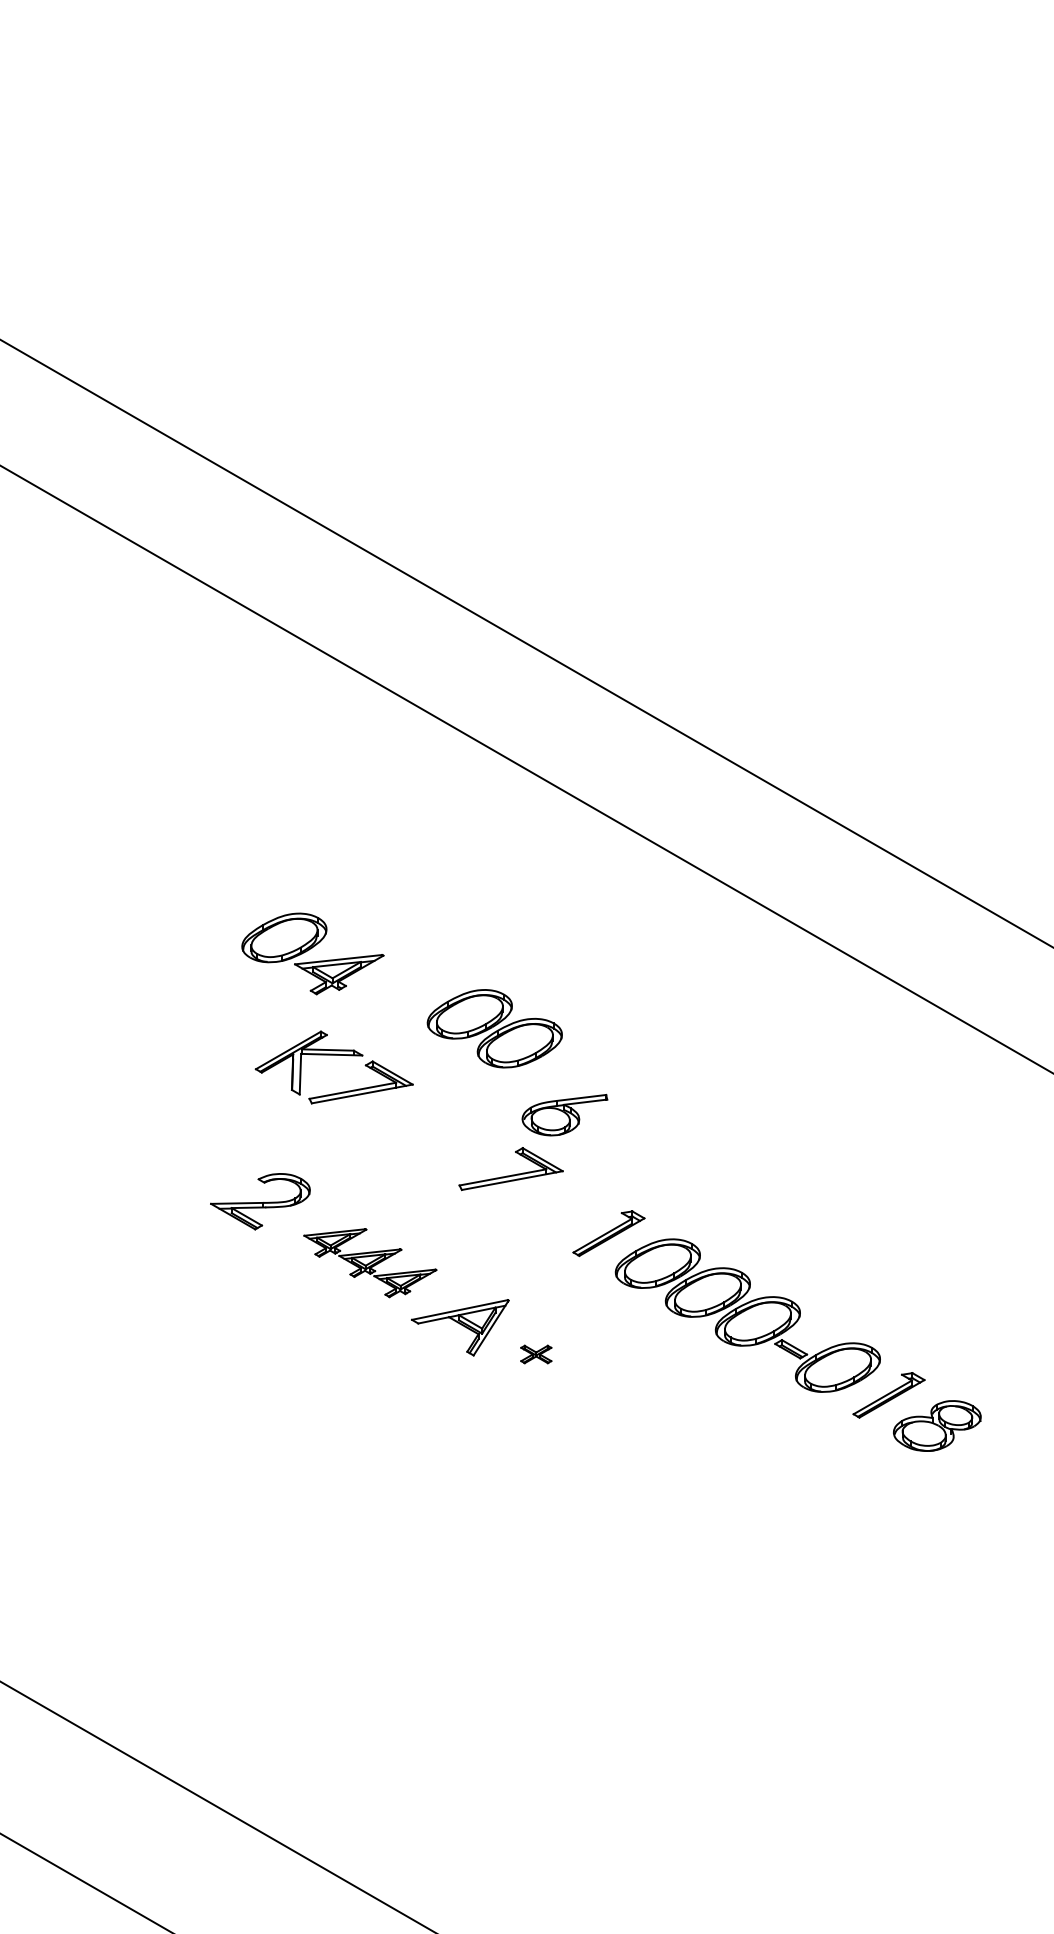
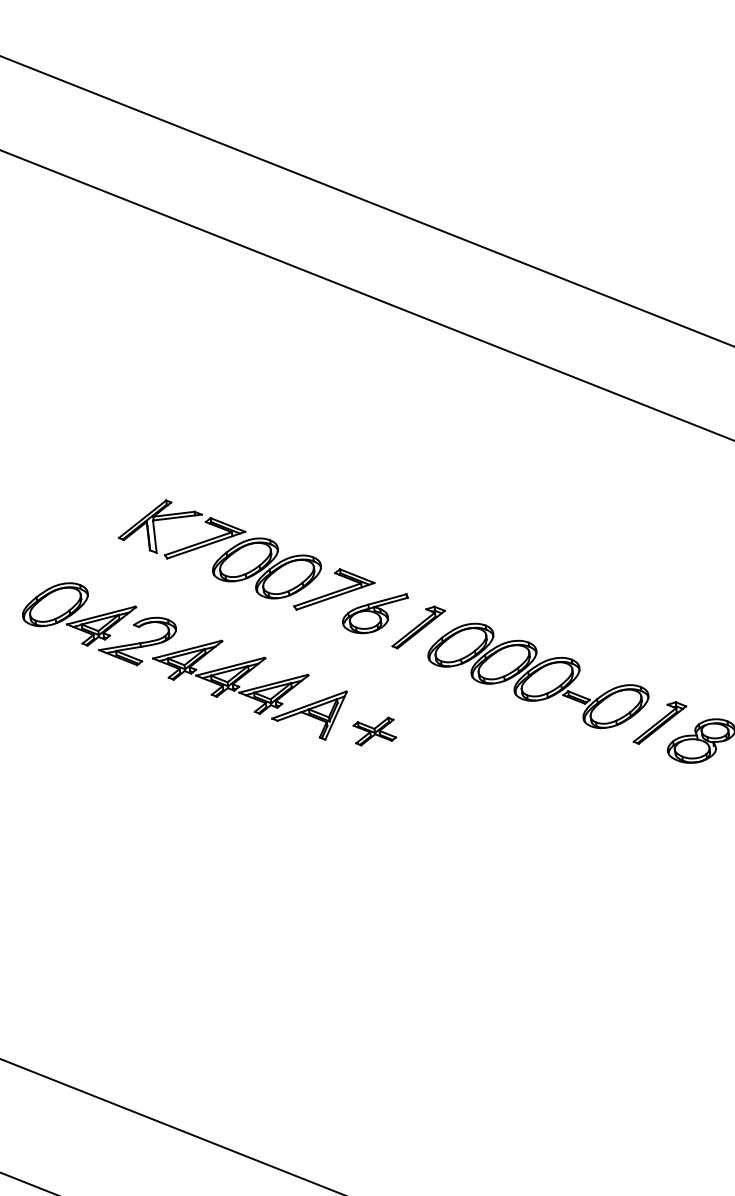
part: (312, 953) -> (79, 613), moved
part: (494, 1028) -> (266, 568), moved
part: (564, 1115) -> (375, 615), moved
part: (370, 1262) -> (232, 677), size x1.43
part: (536, 1354) -> (375, 731), size x1.67

